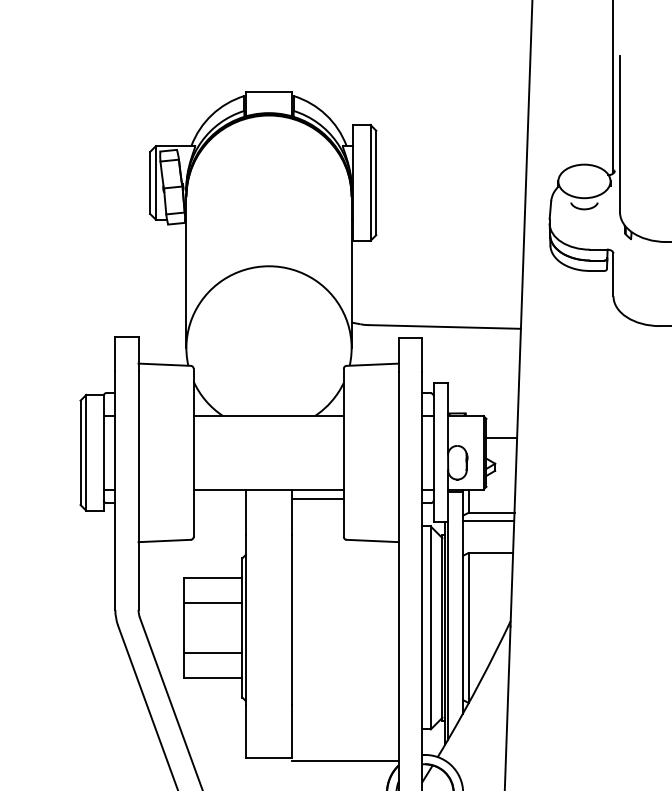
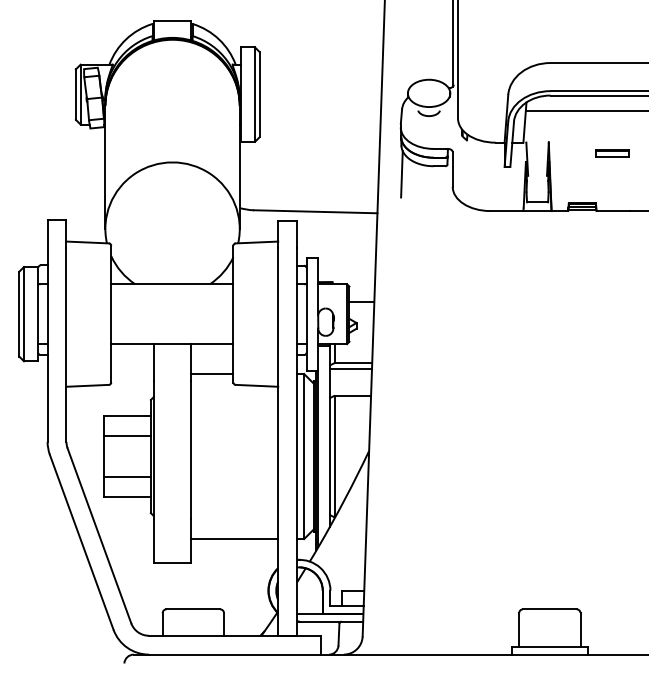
line: (550, 281) -> (401, 174), added
line: (318, 500) -> (212, 374), moved
line: (345, 761) -> (234, 539), moved

